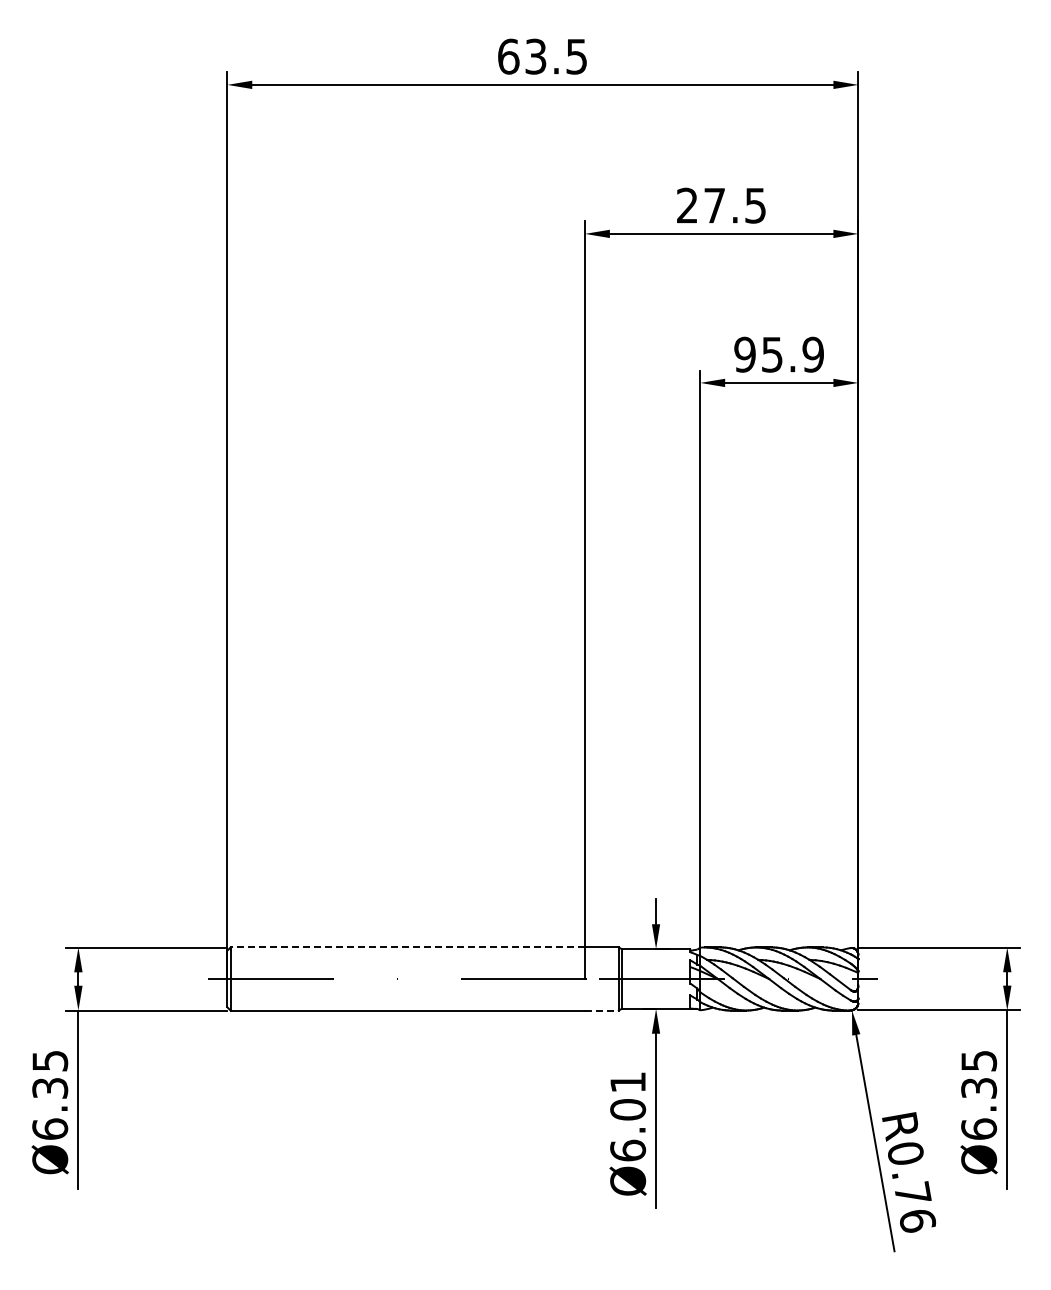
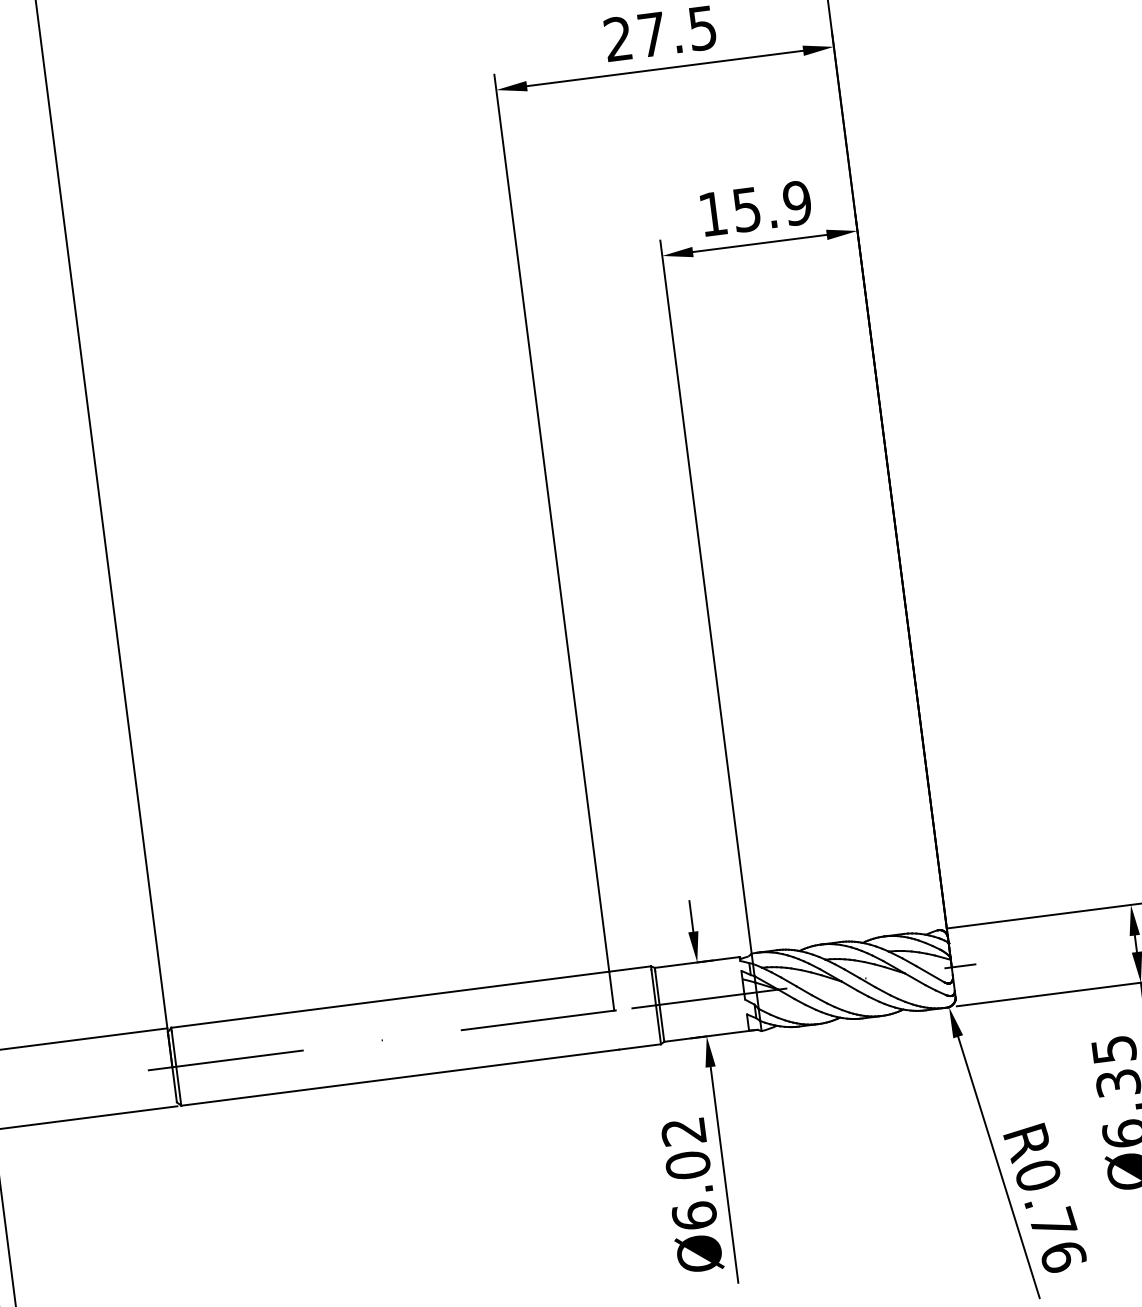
text: (744, 354) -> (712, 213), 95.9 -> 15.9
line: (407, 947) -> (389, 999), dashed -> solid
line: (601, 1010) -> (639, 1046), dashed -> solid
text: (627, 1082) -> (683, 1131), Ø6.01 -> Ø6.02

